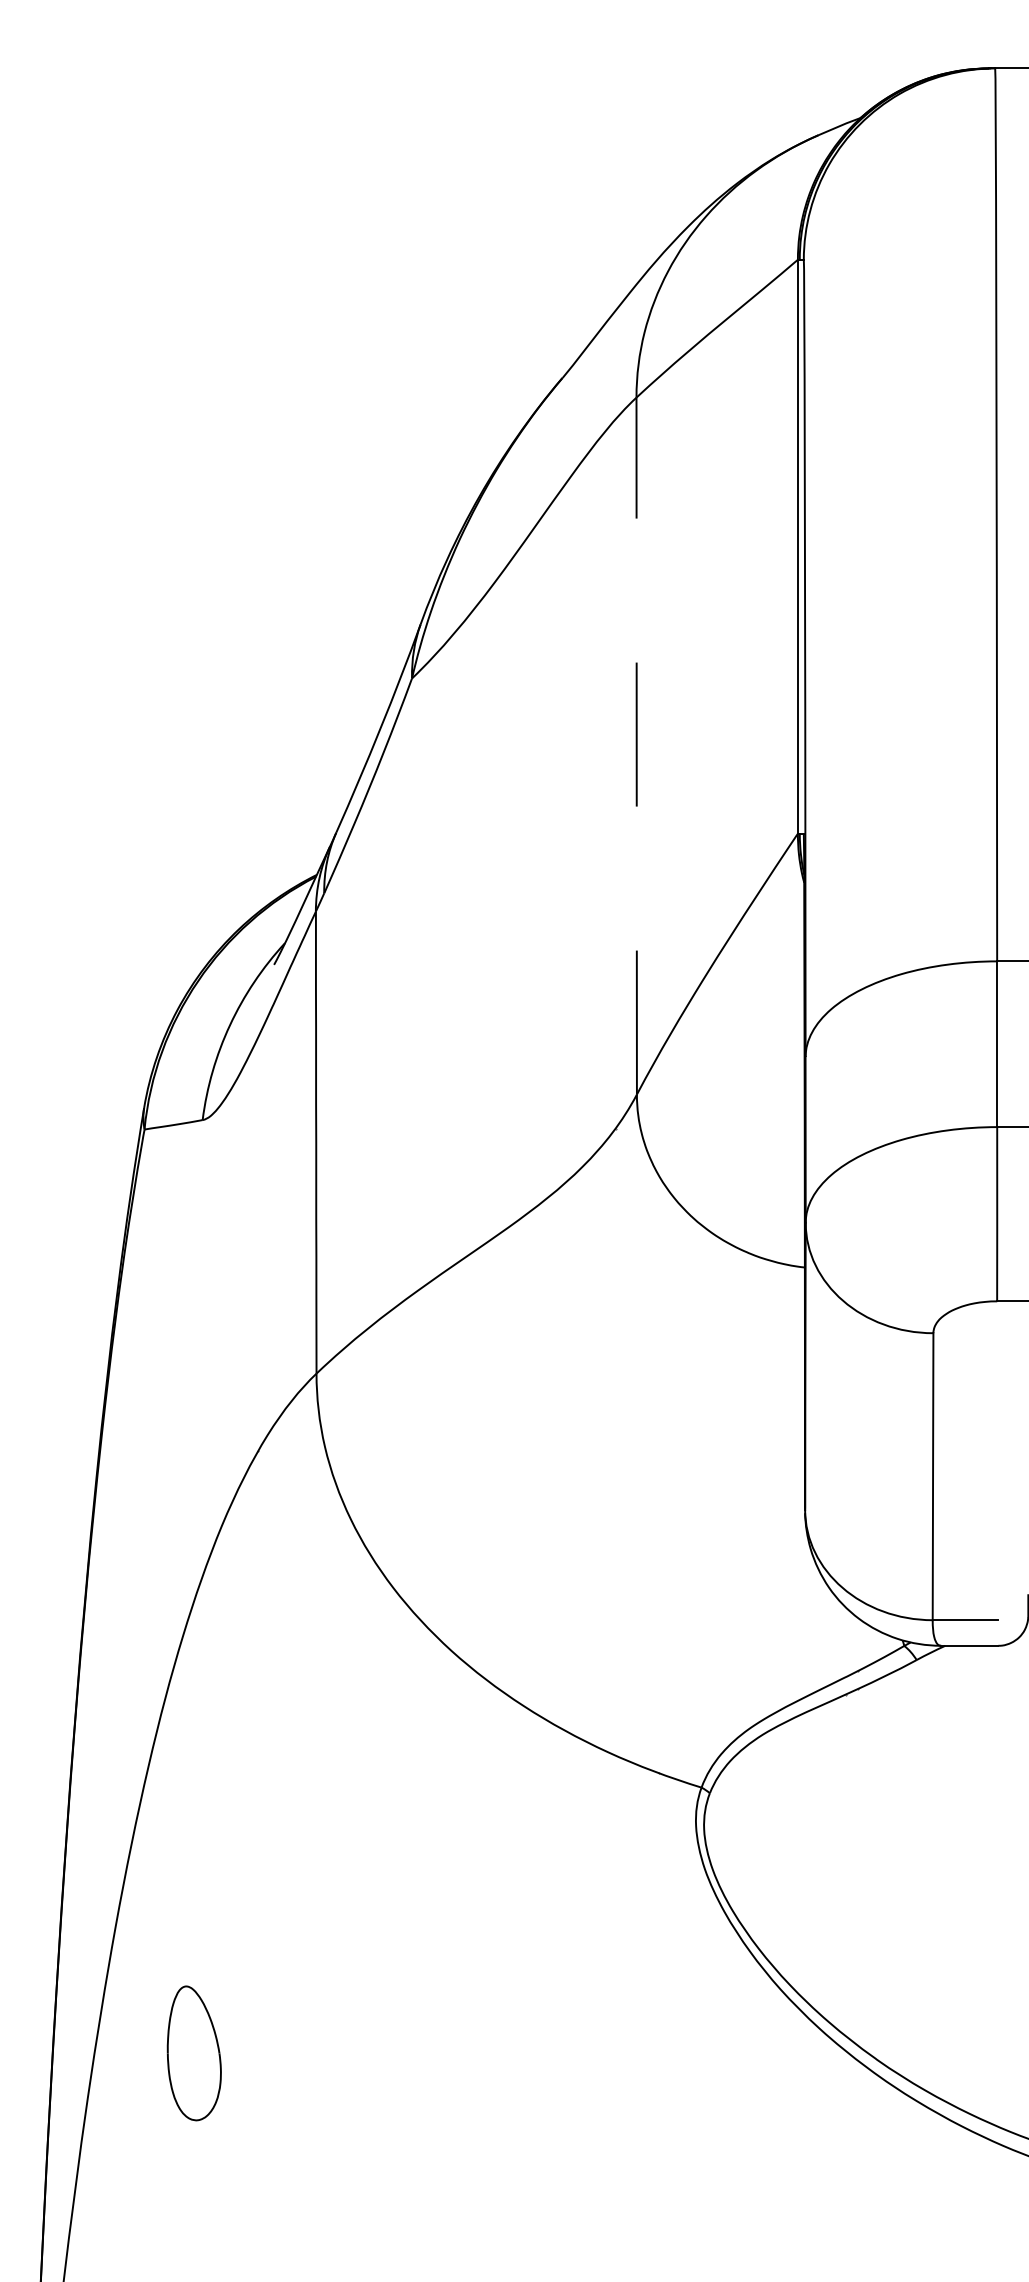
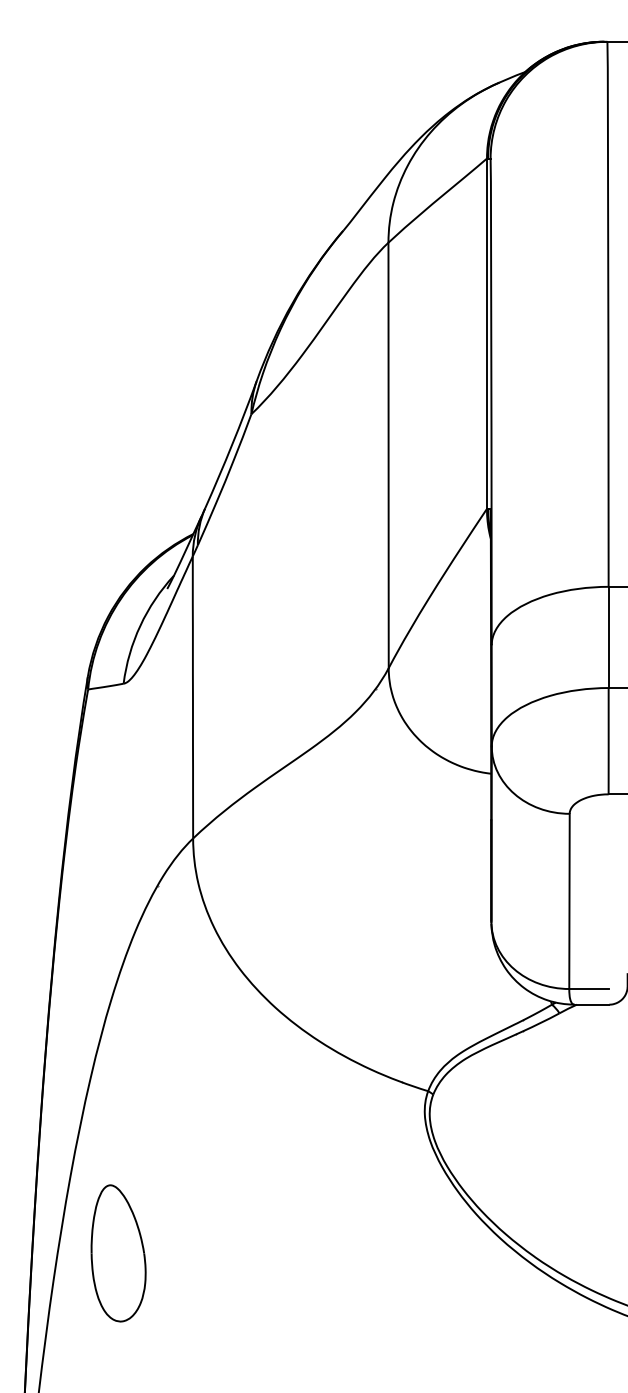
line: (636, 746) -> (388, 455), dashed -> solid
part: (194, 2053) -> (118, 1253), size x1.67

